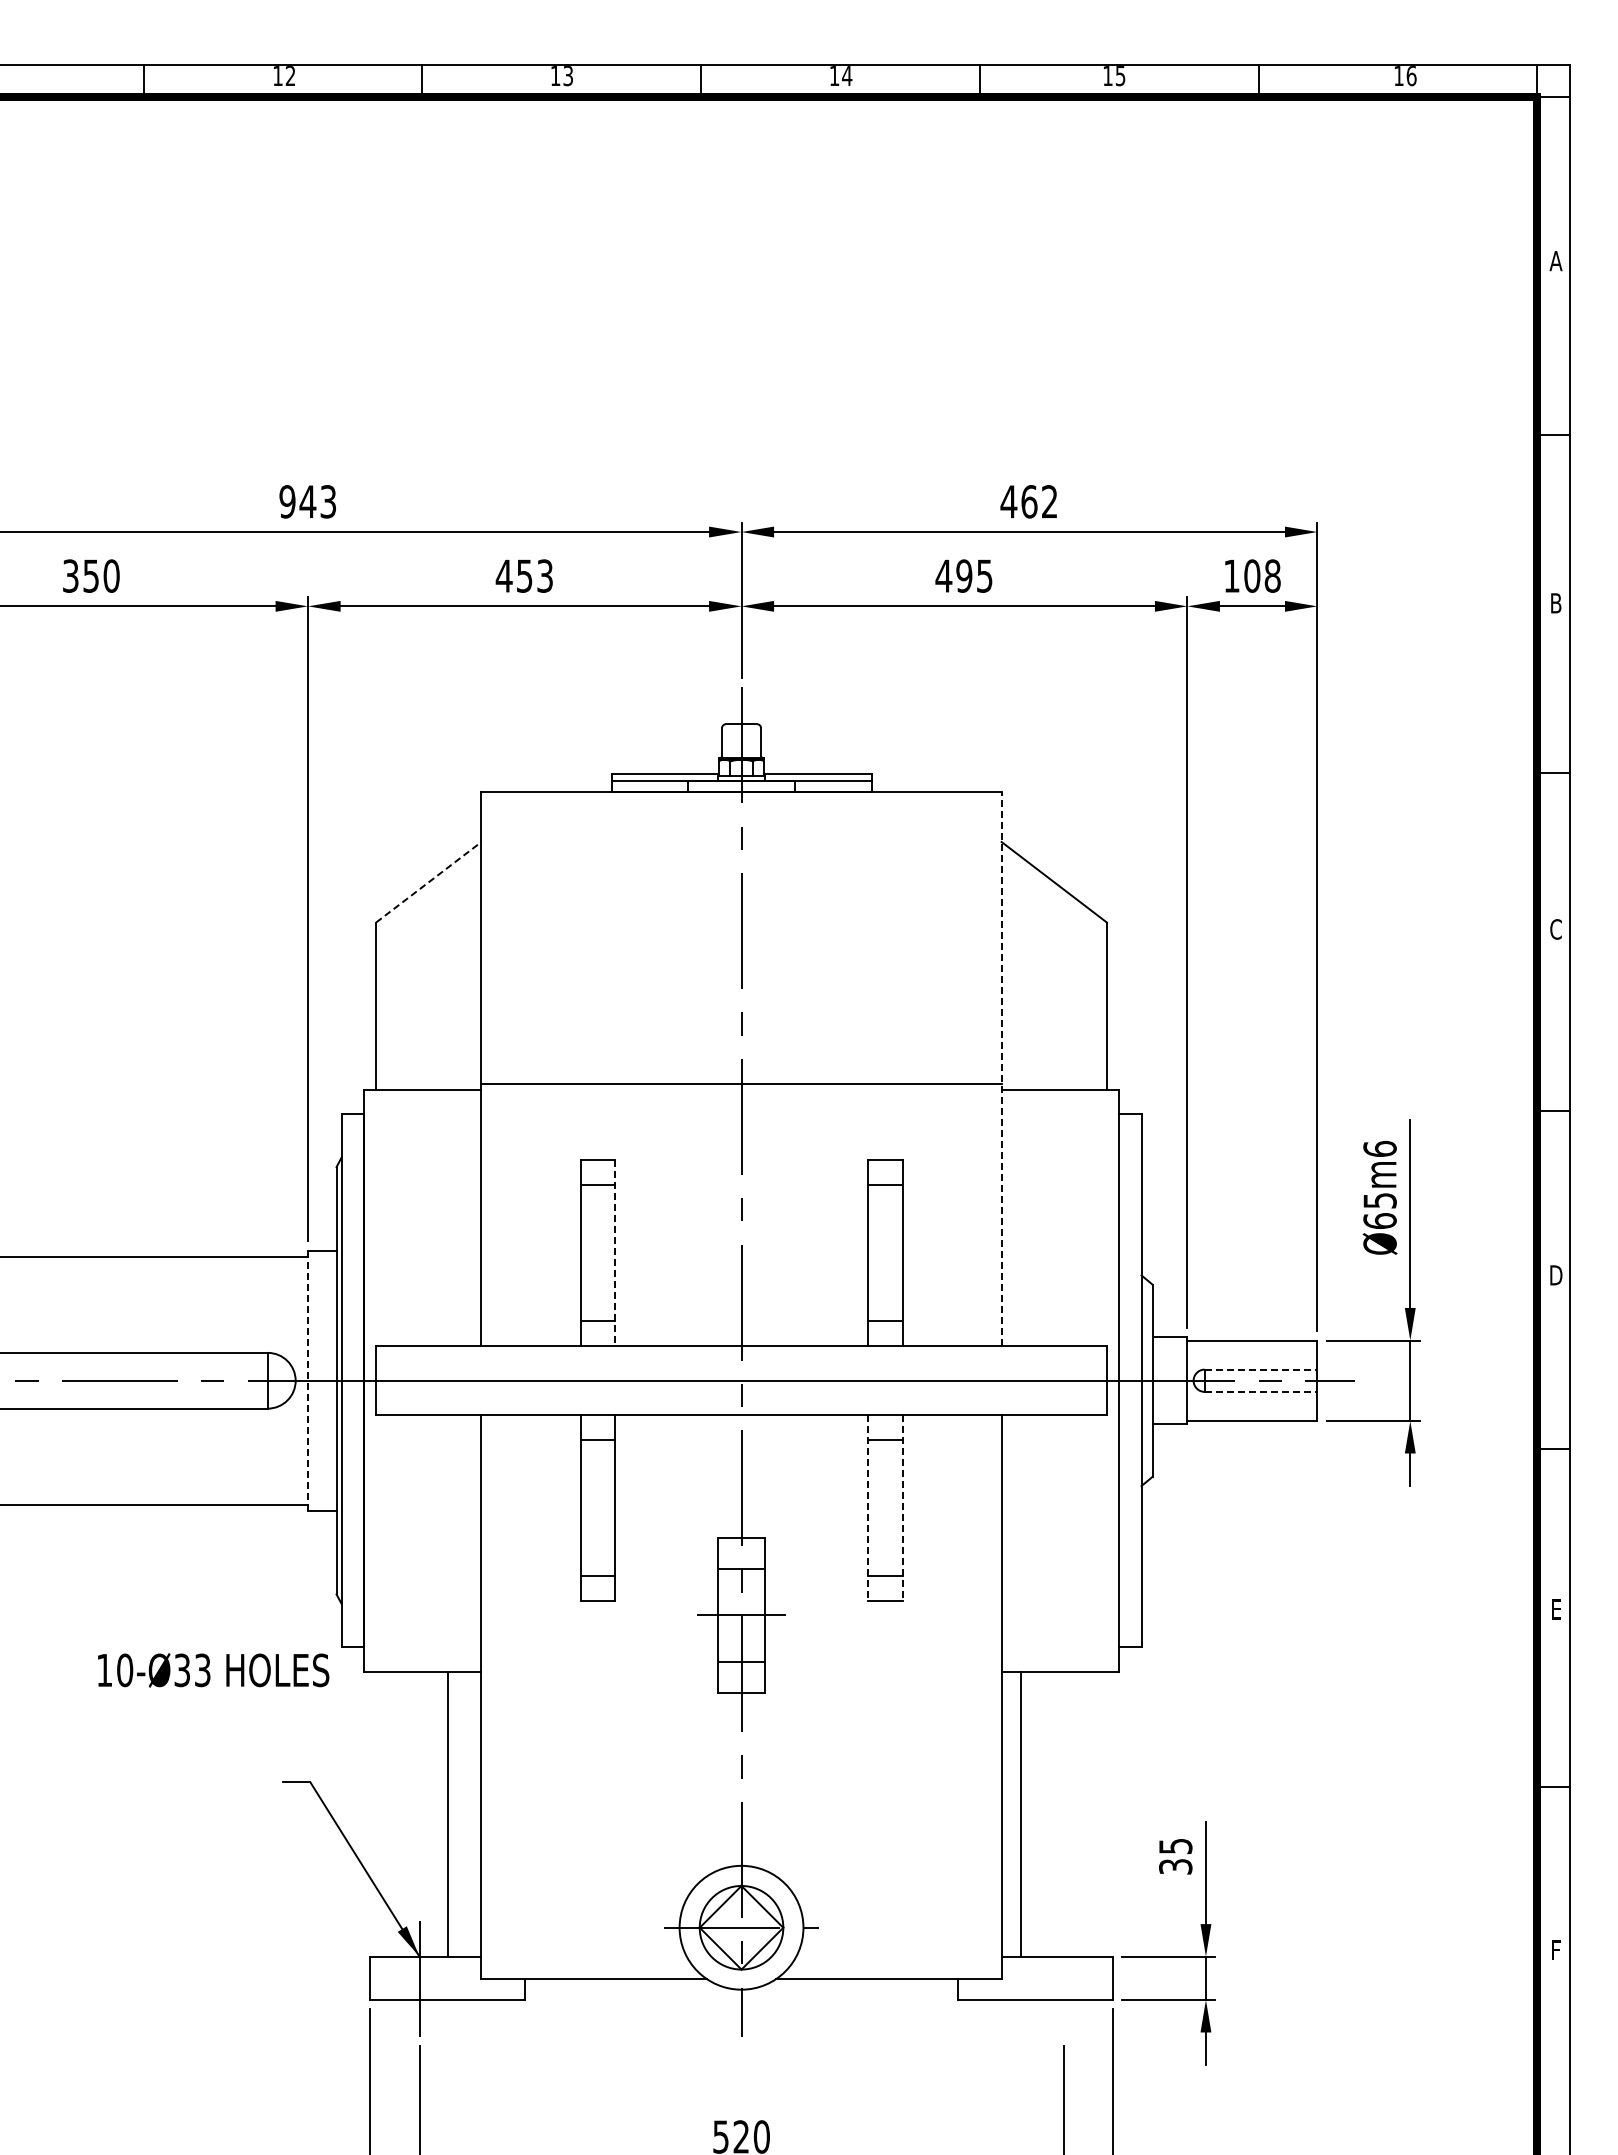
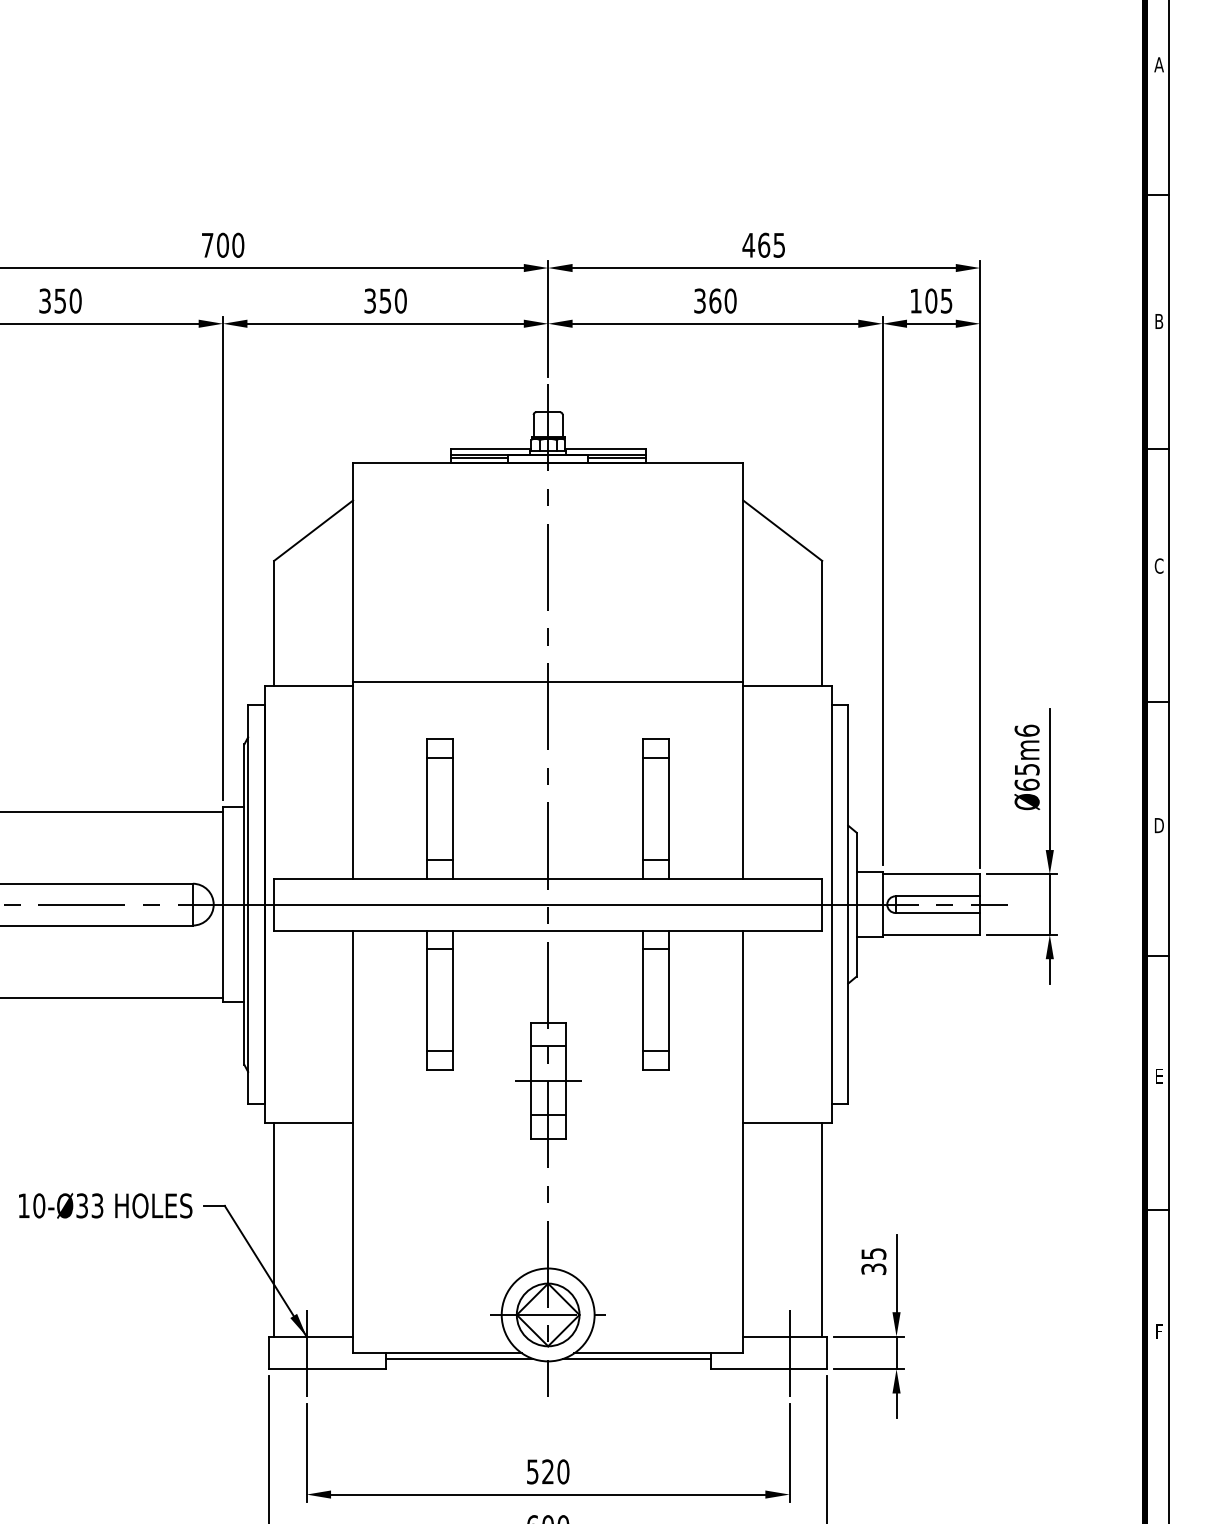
text: (307, 501) -> (222, 245), 943 -> 700
text: (1049, 501) -> (779, 245), 462 -> 465
text: (524, 575) -> (385, 300), 453 -> 350
text: (963, 575) -> (714, 300), 495 -> 360
text: (1272, 575) -> (946, 300), 108 -> 105
line: (649, 785) -> (479, 458), added
line: (832, 785) -> (616, 458), added
line: (429, 881) -> (314, 530), dashed -> solid
line: (1001, 1069) -> (743, 671), dashed -> solid
line: (615, 1253) -> (453, 809), dashed -> solid
line: (1261, 1369) -> (938, 896), dashed -> solid
line: (308, 1381) -> (223, 905), dashed -> solid
line: (1261, 1391) -> (938, 912), dashed -> solid
line: (867, 1508) -> (642, 1000), dashed -> solid
line: (902, 1508) -> (668, 1000), dashed -> solid
text: (213, 1670) -> (105, 1205), moved
line: (448, 1813) -> (274, 1229), moved
line: (1020, 1813) -> (821, 1229), moved
line: (1063, 1978) -> (789, 1353), added
line: (622, 1986) -> (458, 1359), added
line: (859, 1986) -> (636, 1359), added

